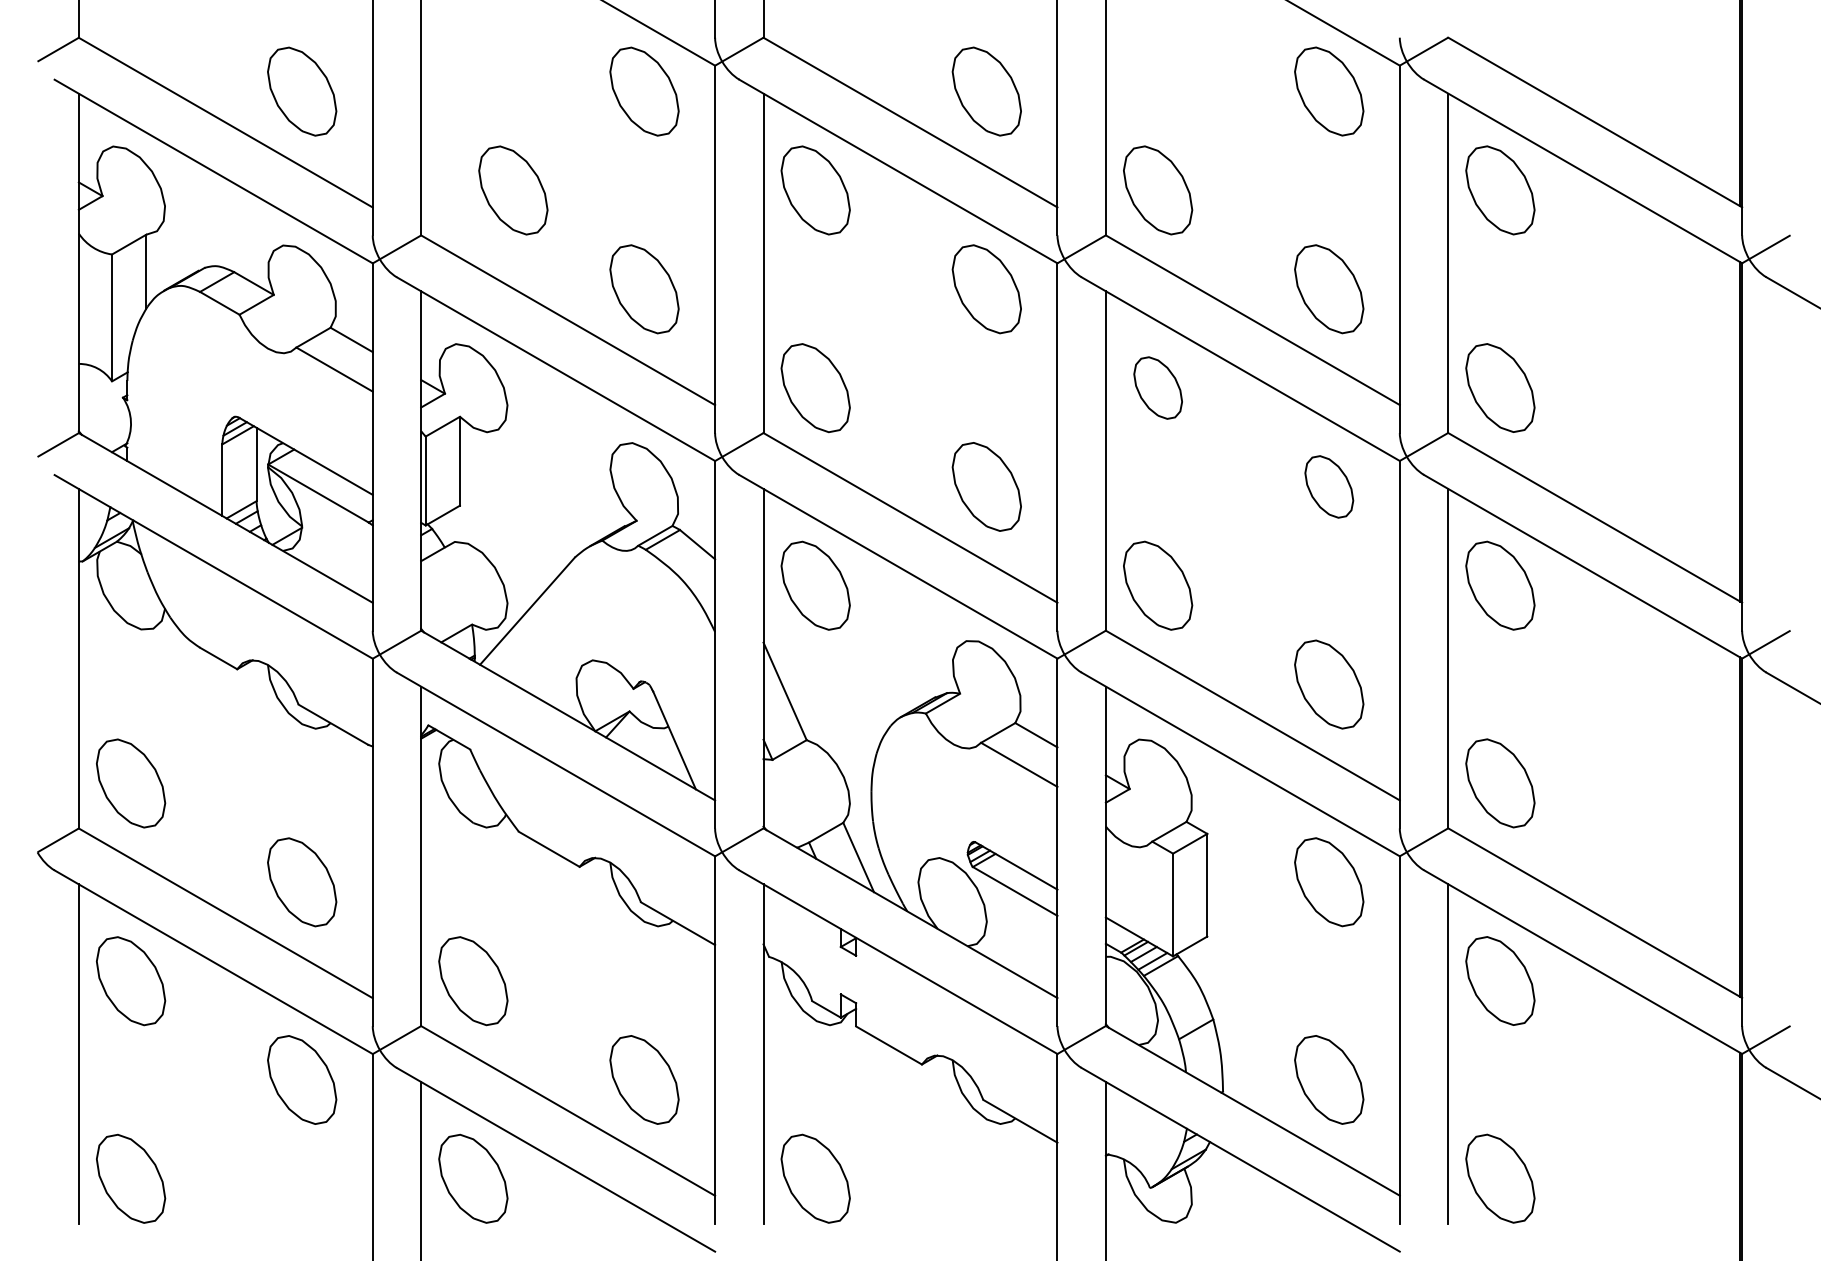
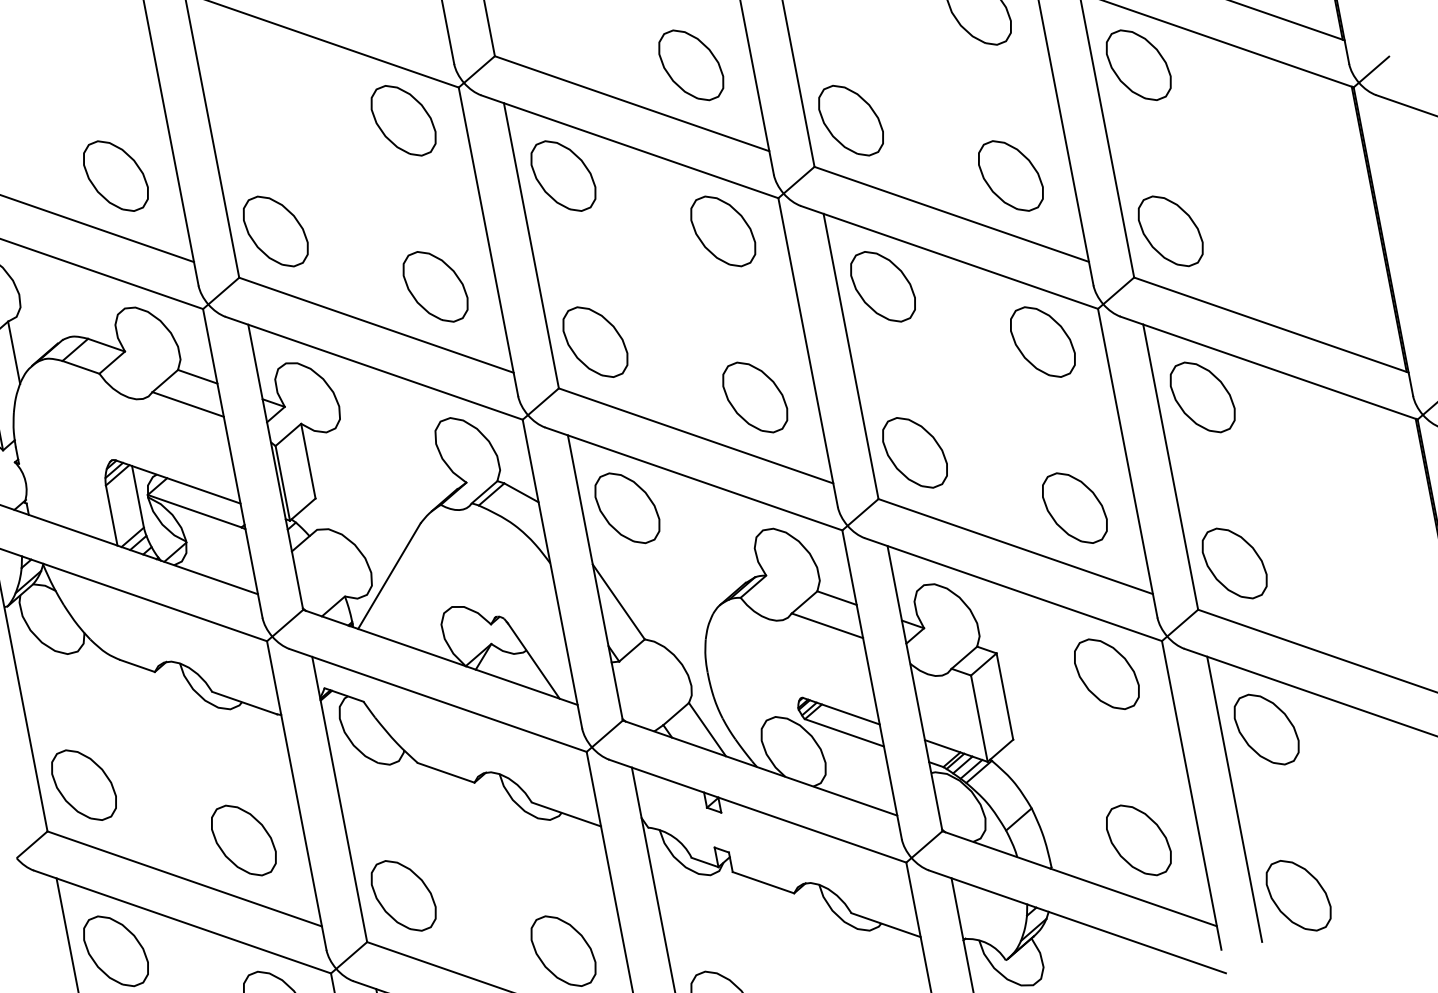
part: (513, 190) -> (275, 231), moved
part: (1158, 387) -> (883, 286), size x1.43
part: (1329, 486) -> (1043, 341), size x1.43

